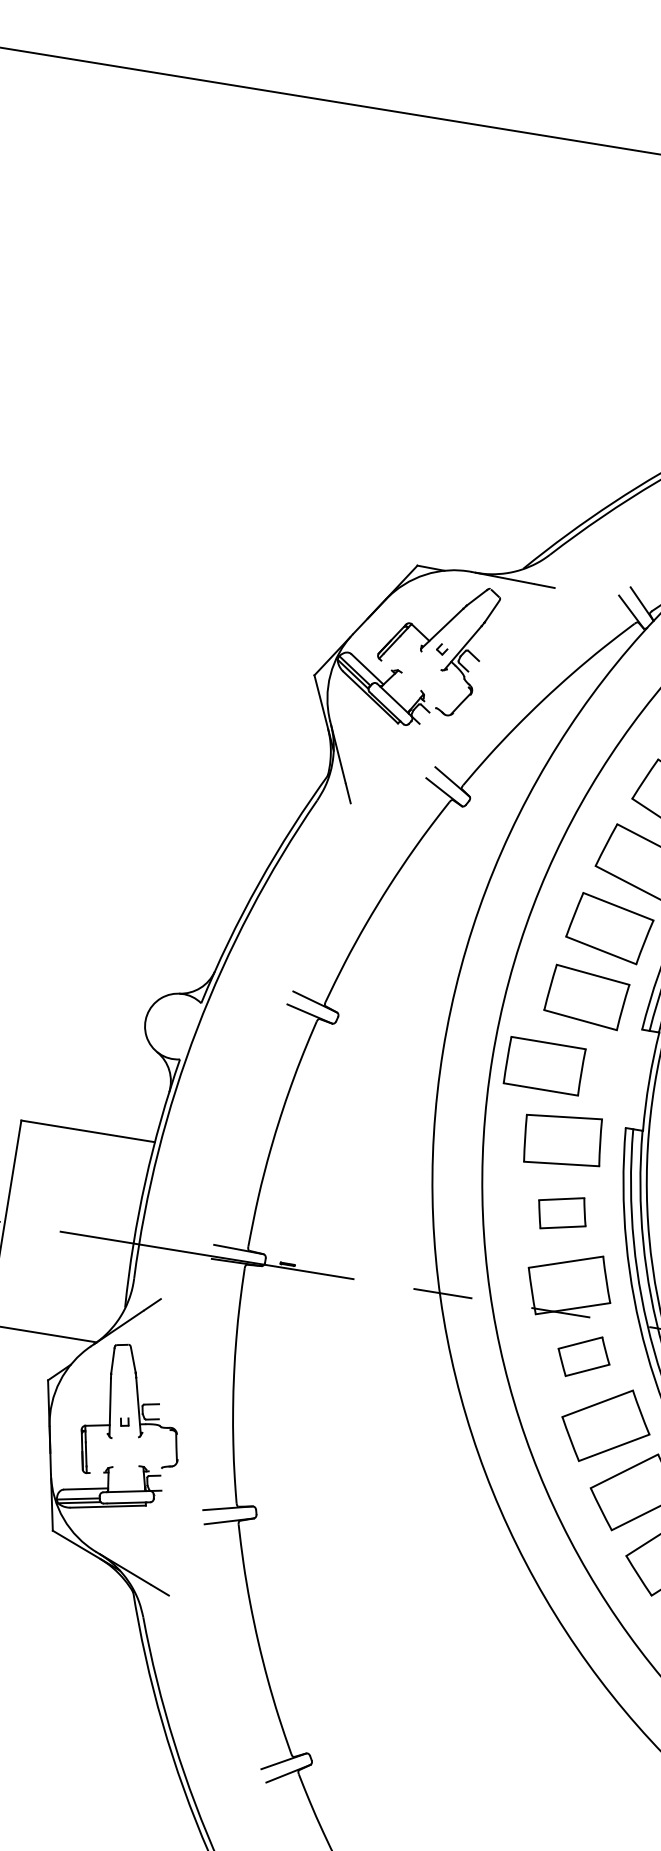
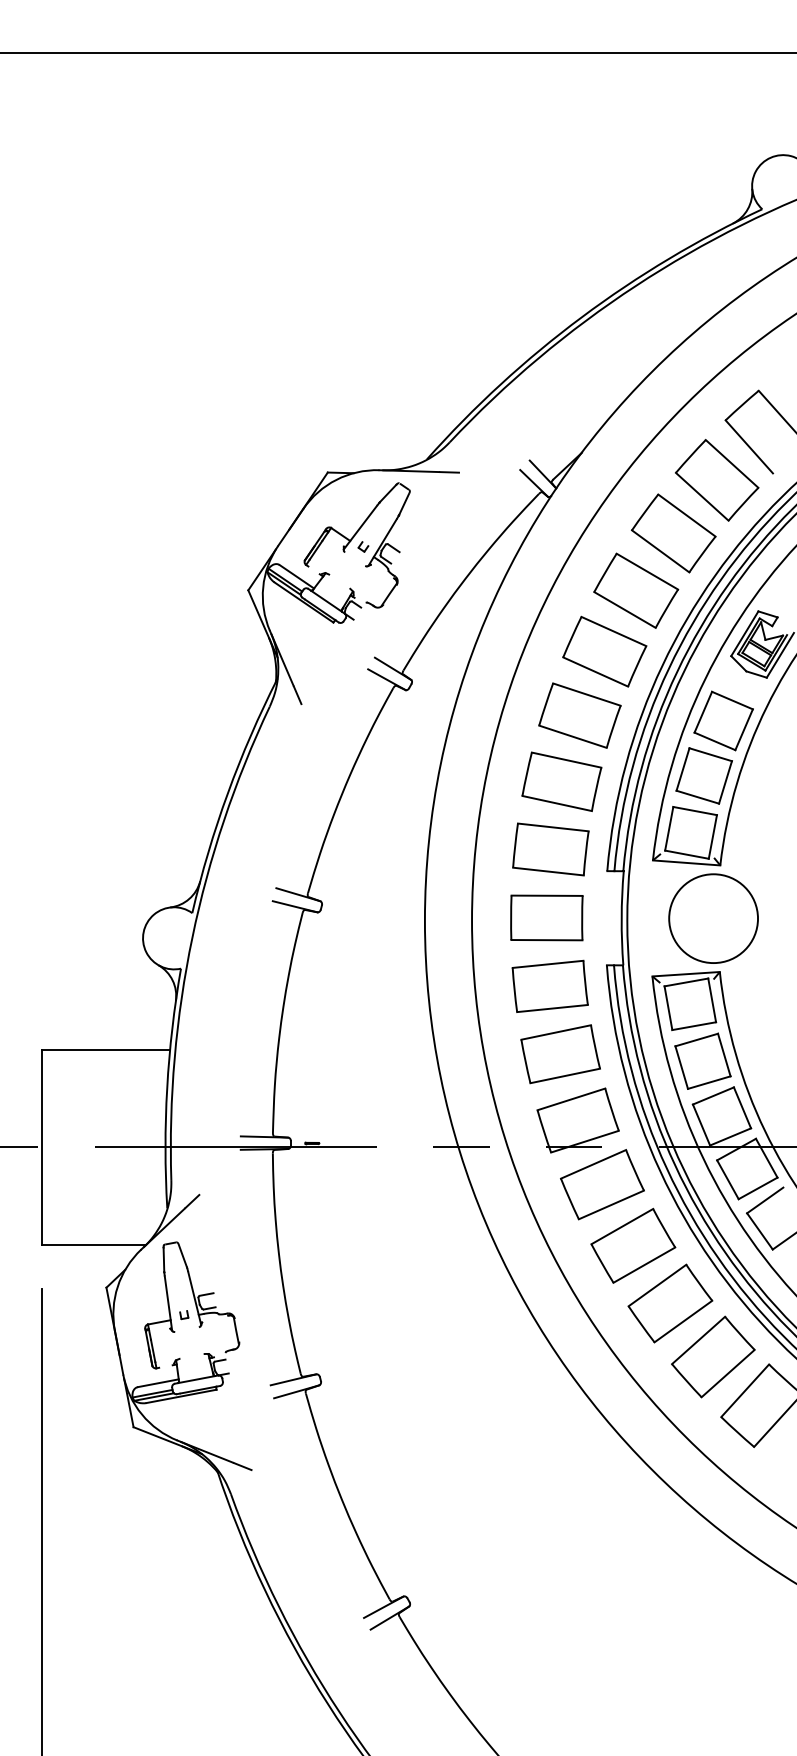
part: (544, 1065) -> (546, 917), moved
part: (562, 1213) -> (560, 1054), size x1.67
part: (584, 1356) -> (602, 1184), size x1.67

